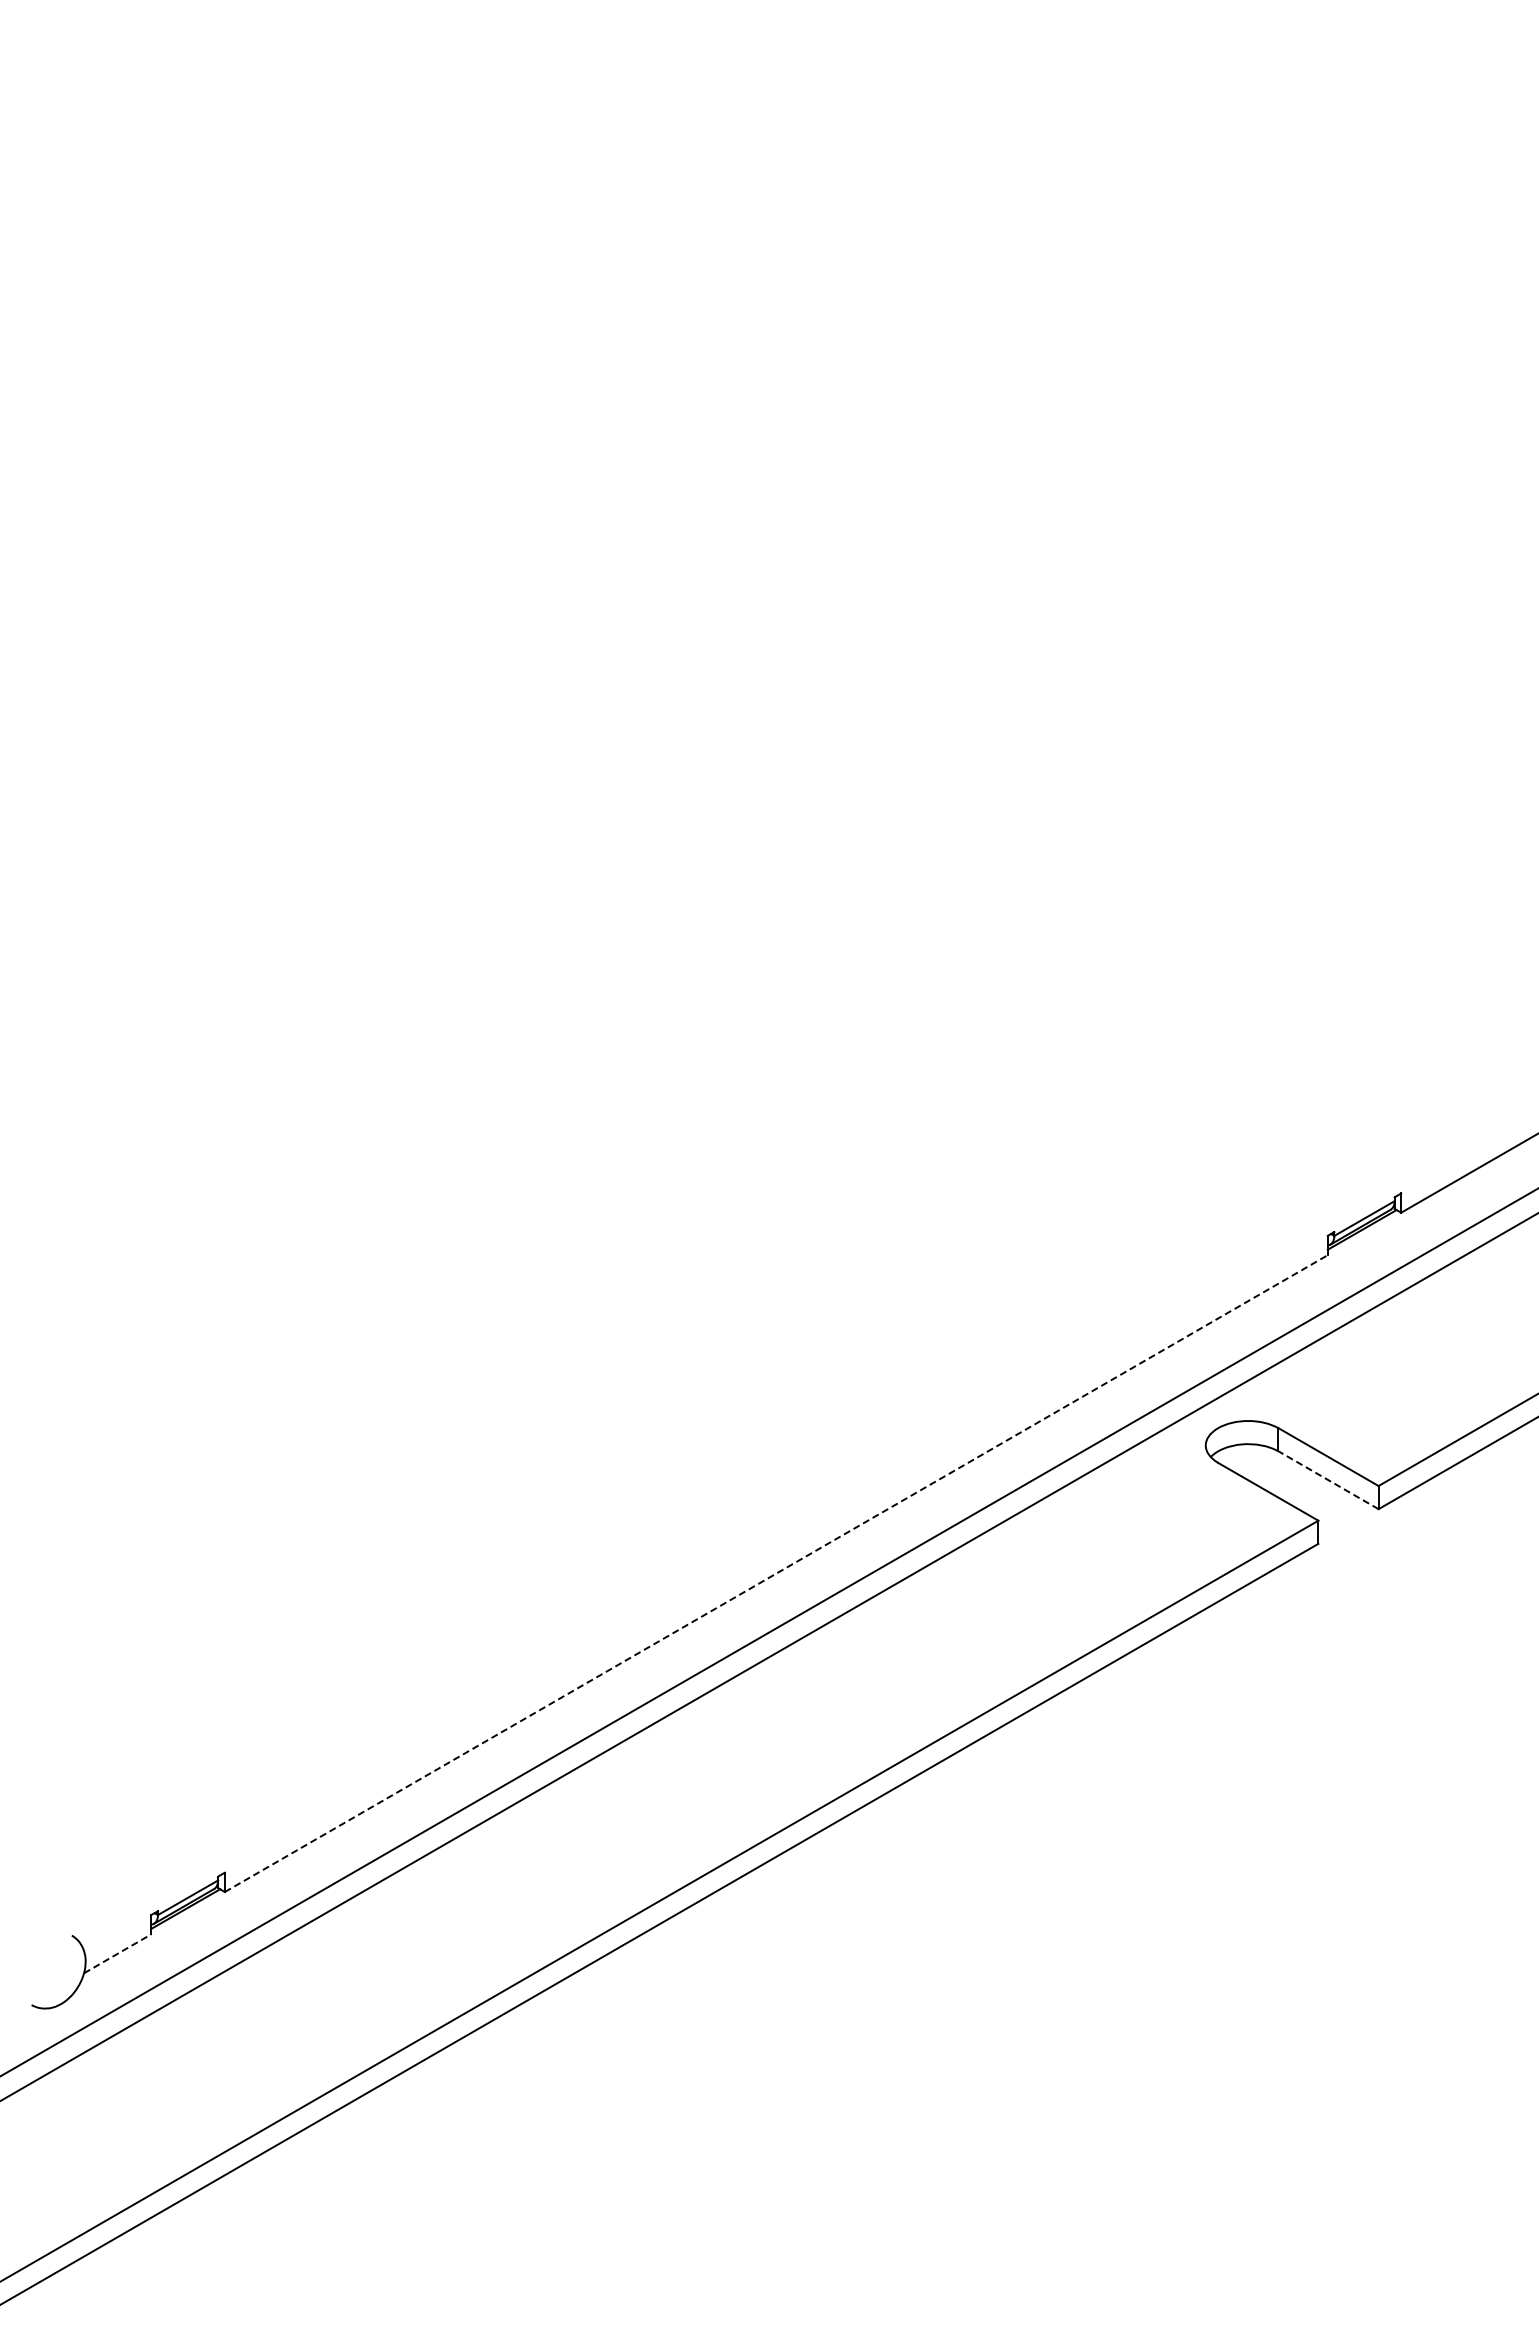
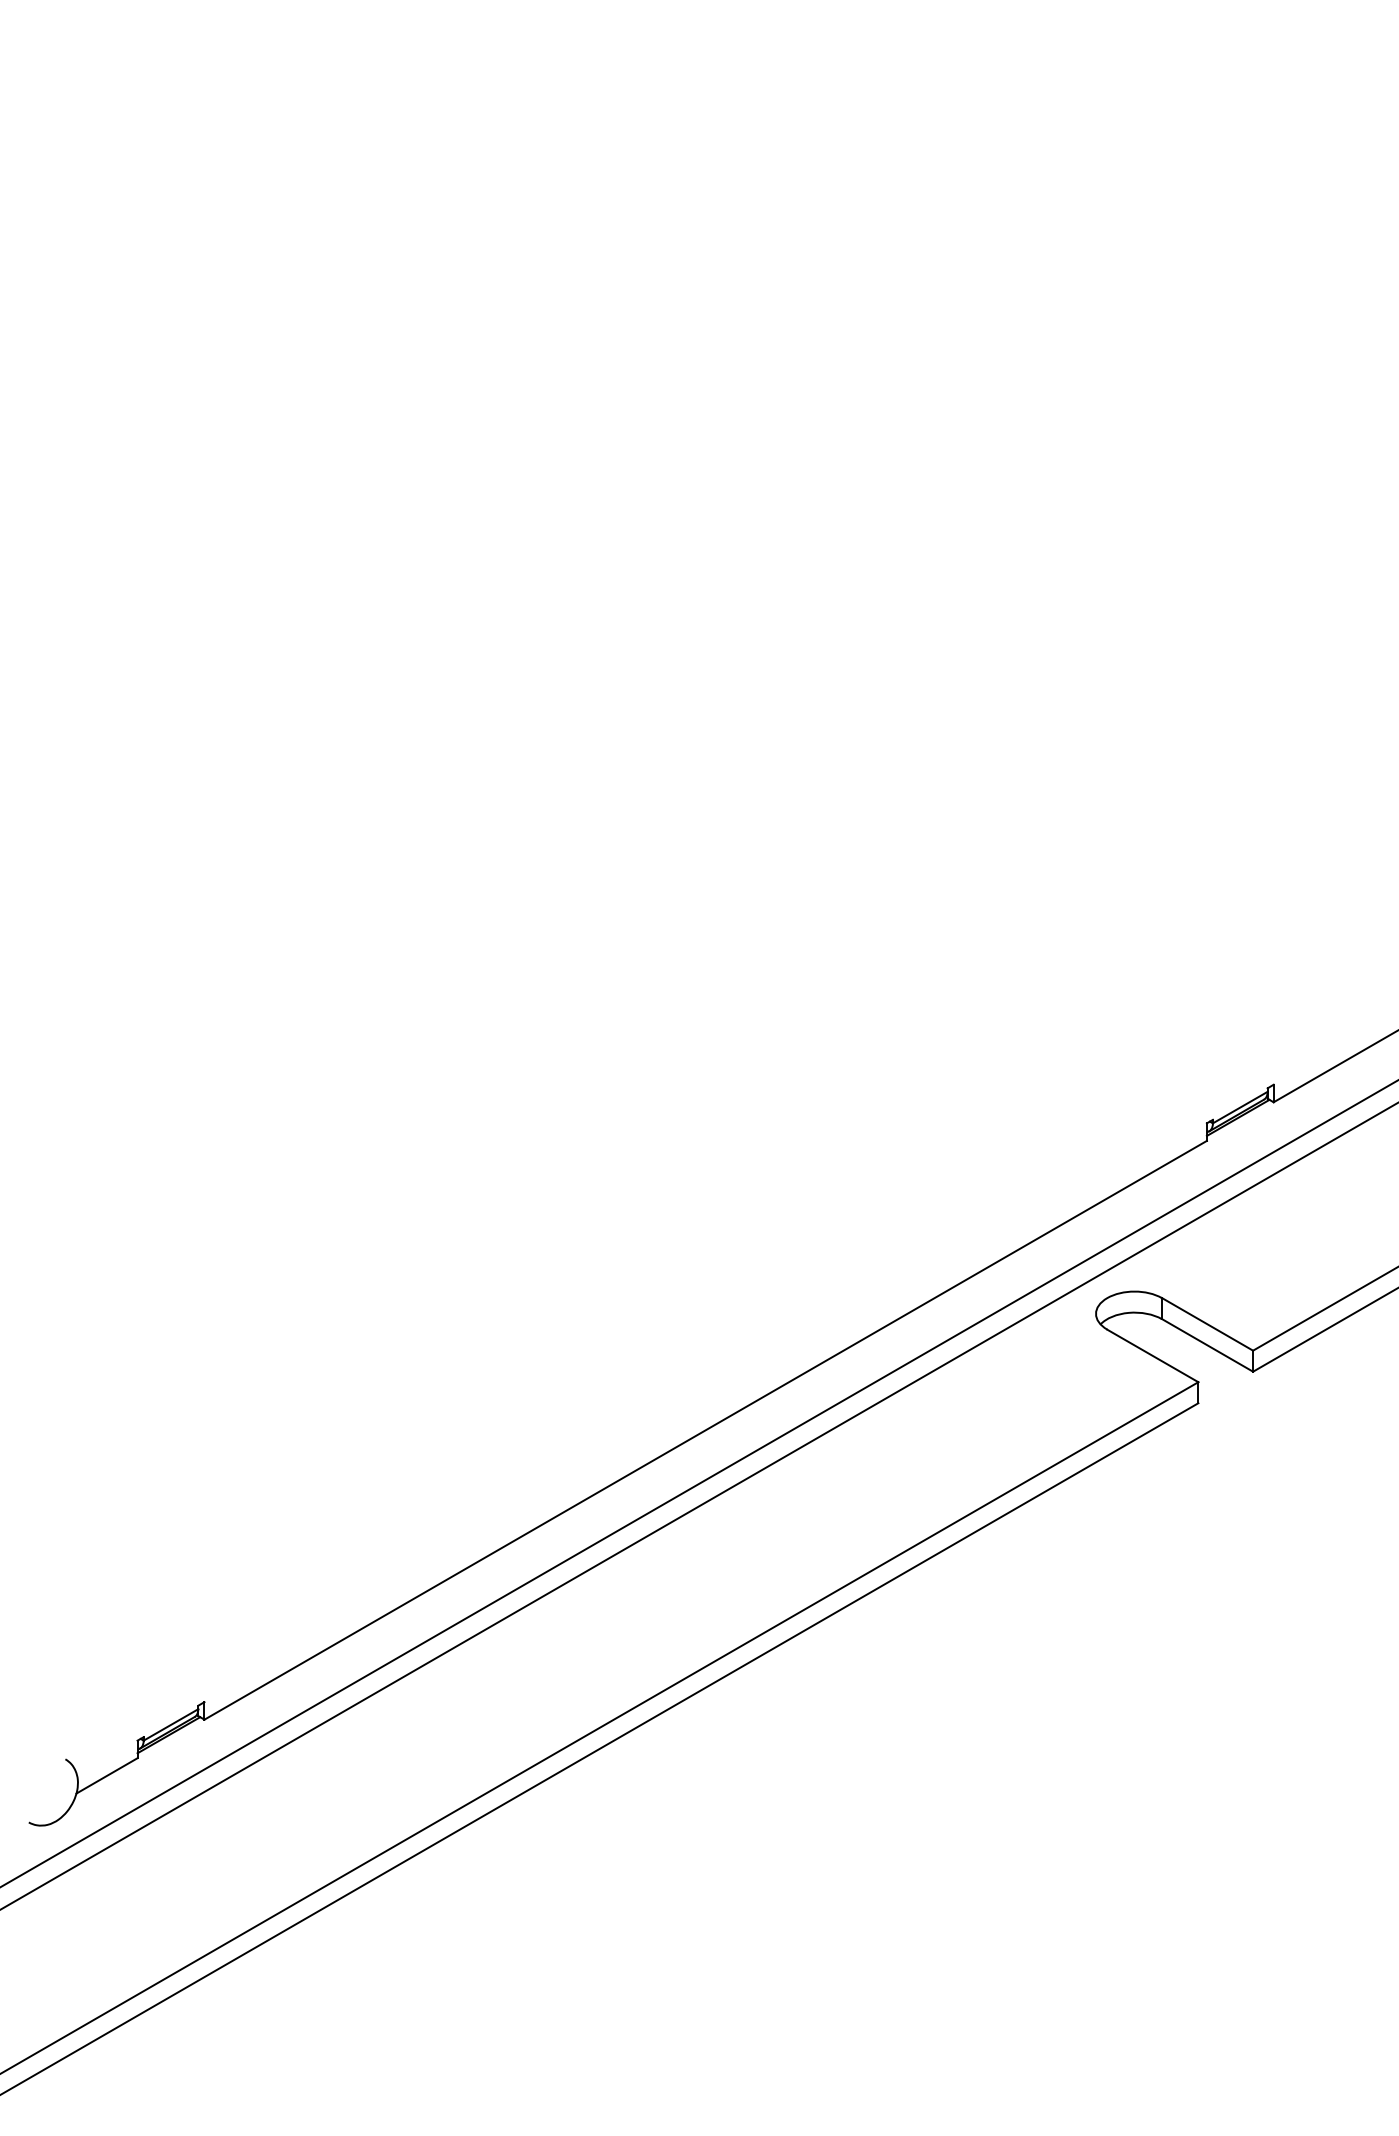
line: (1328, 1480) -> (1207, 1345), dashed -> solid
line: (776, 1573) -> (705, 1430), dashed -> solid
line: (117, 1953) -> (106, 1775), dashed -> solid

